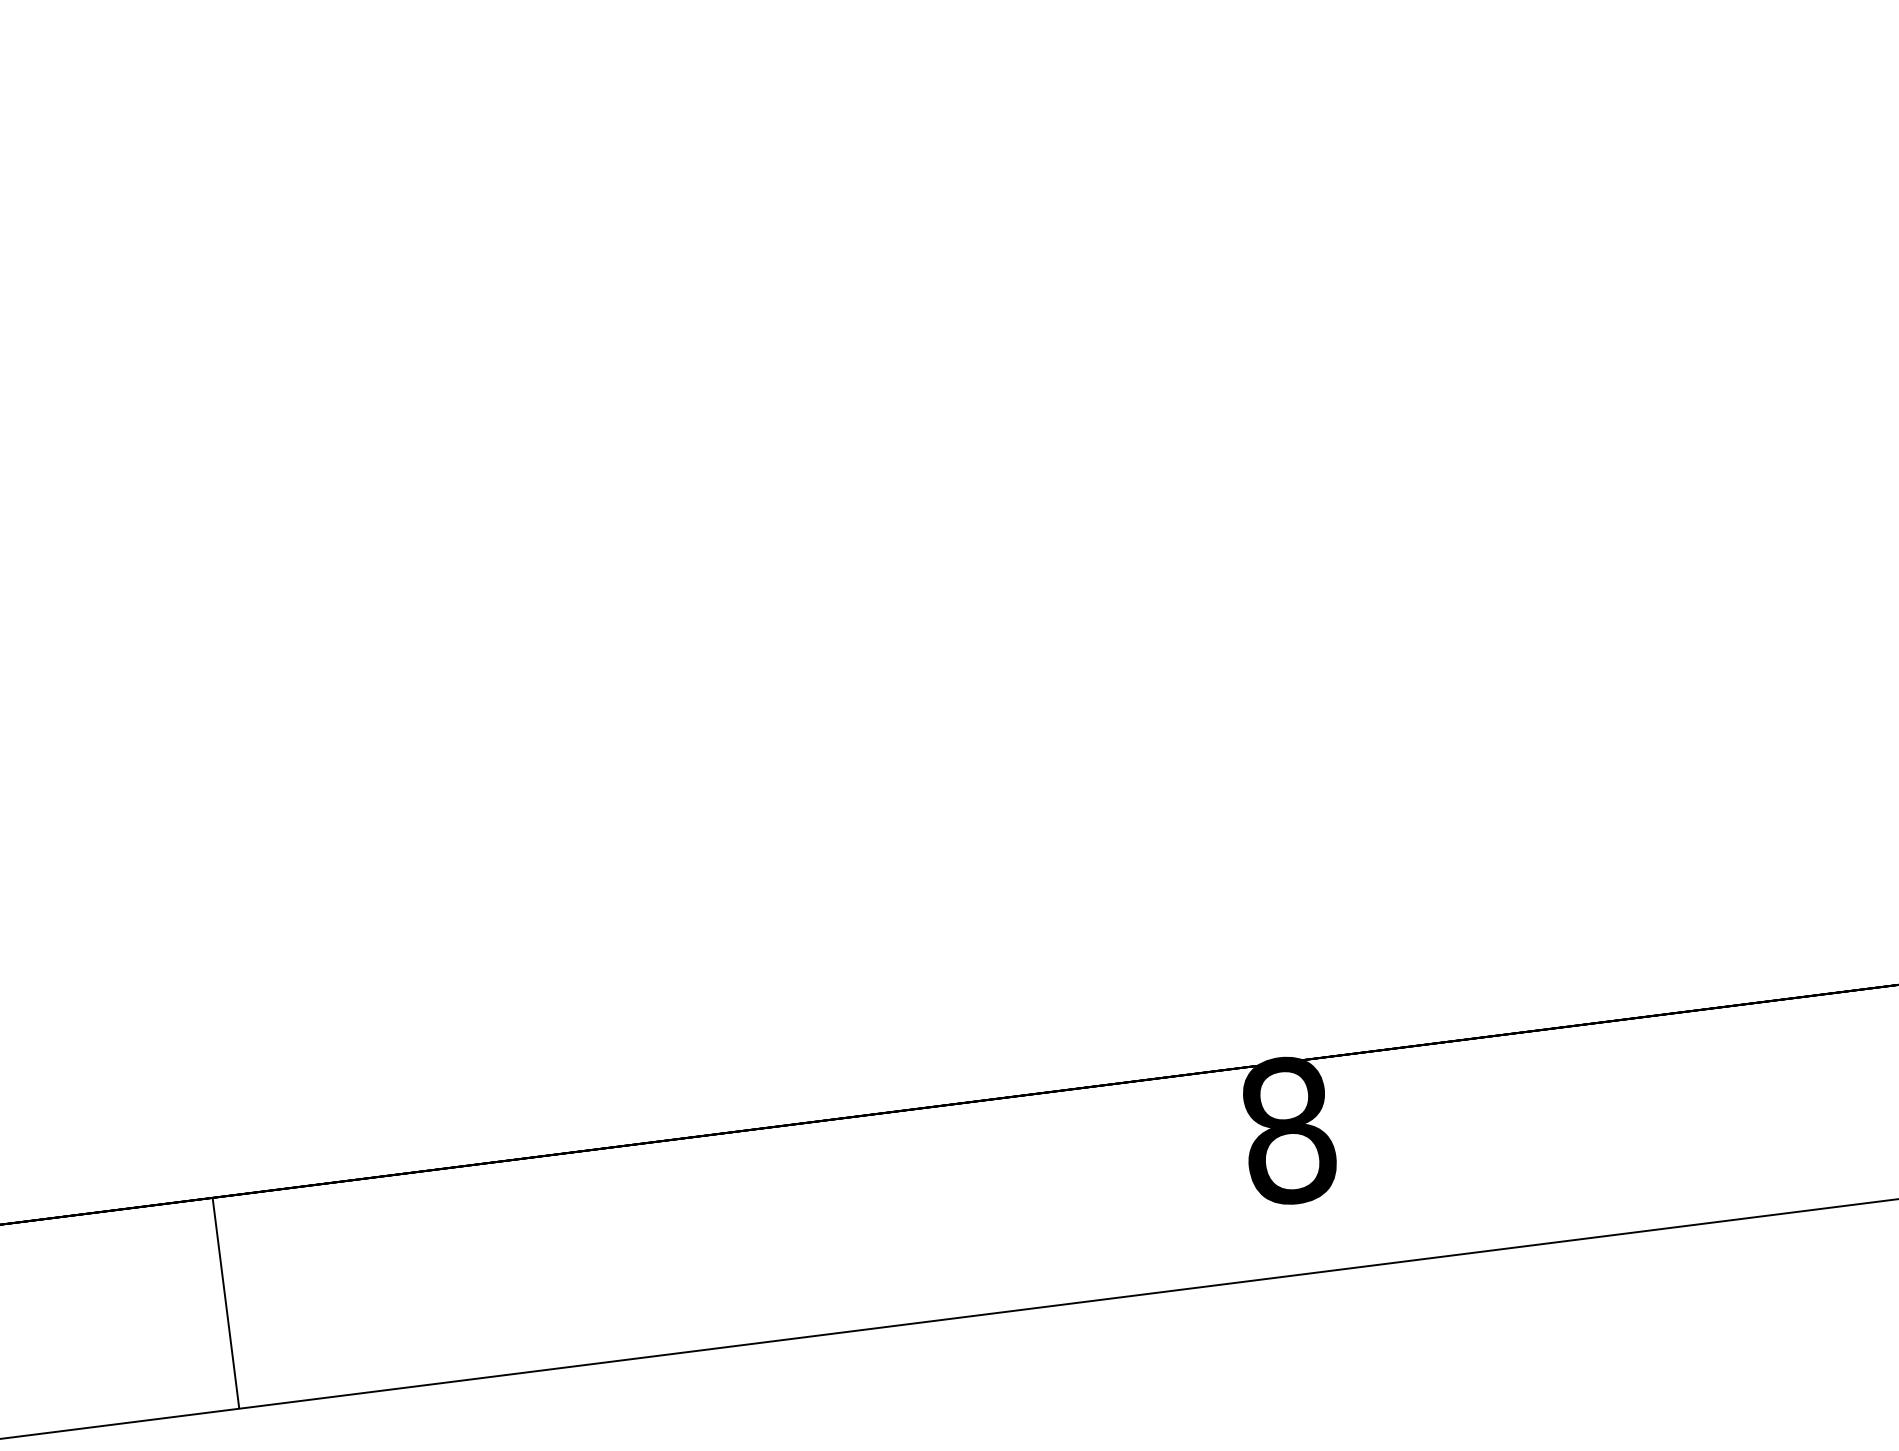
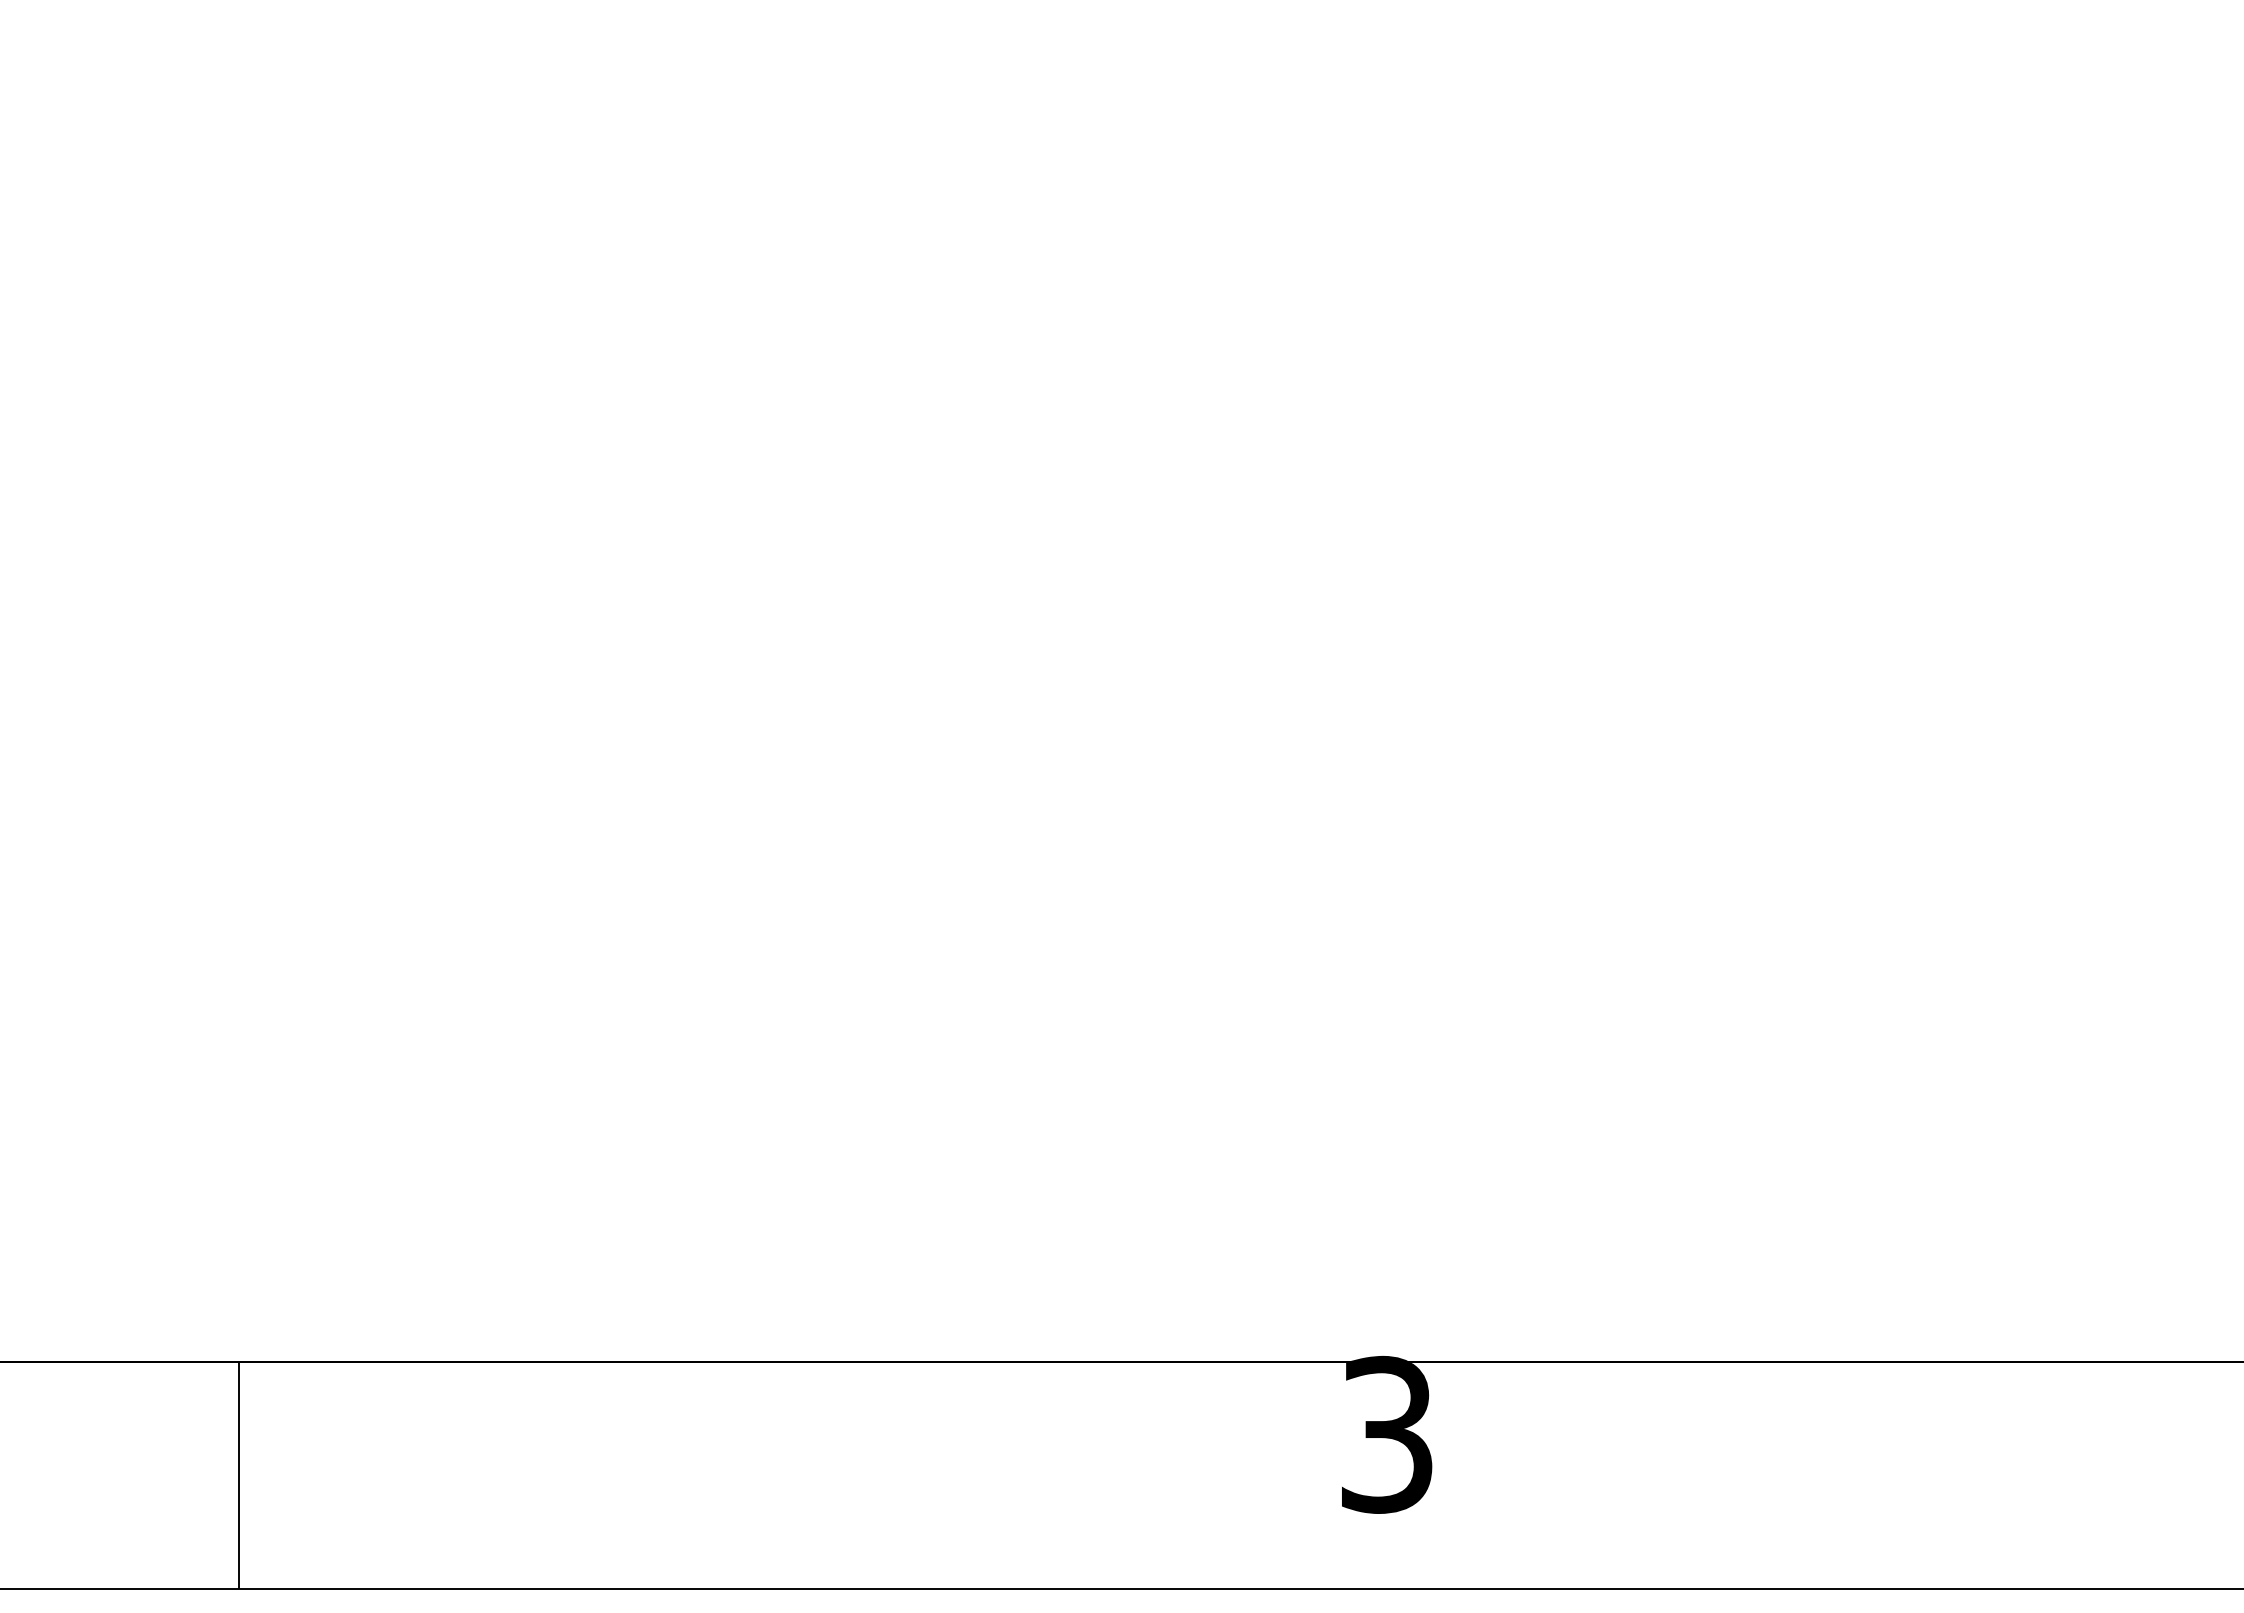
text: (1288, 1130) -> (1387, 1434), 8 -> 3

